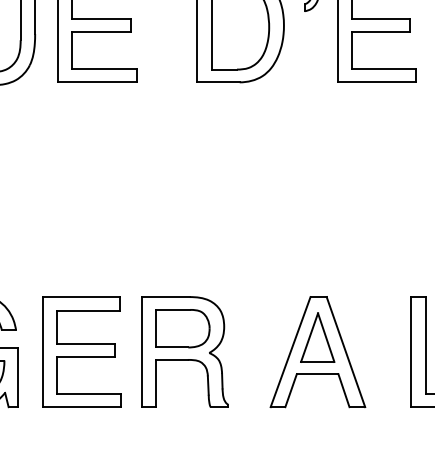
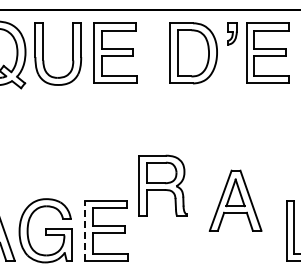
line: (43, 351) -> (85, 230), solid -> dashed
part: (183, 351) -> (162, 185), moved
part: (317, 351) -> (235, 200), moved

